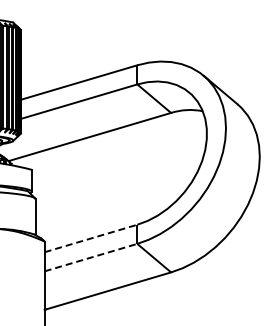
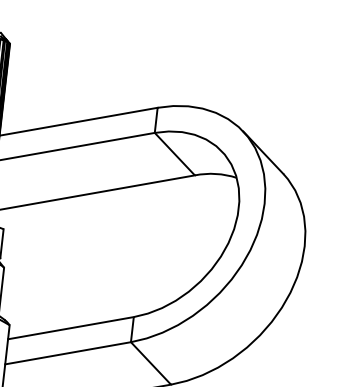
line: (91, 238) -> (71, 328), dashed -> solid
line: (91, 257) -> (68, 353), dashed -> solid

